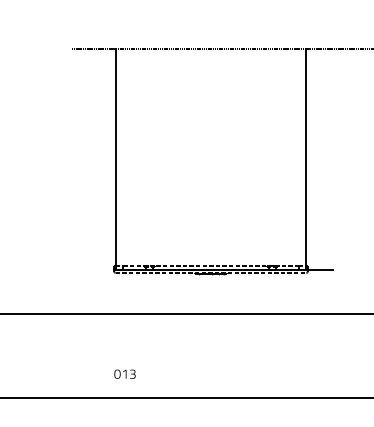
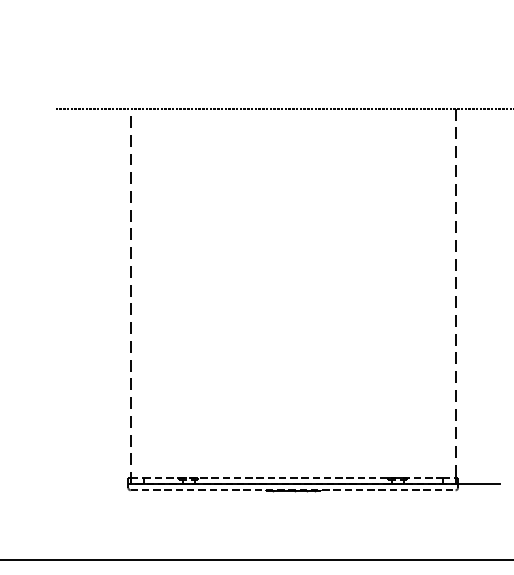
line: (115, 158) -> (130, 294), solid -> dashed
line: (306, 159) -> (455, 296), solid -> dashed

